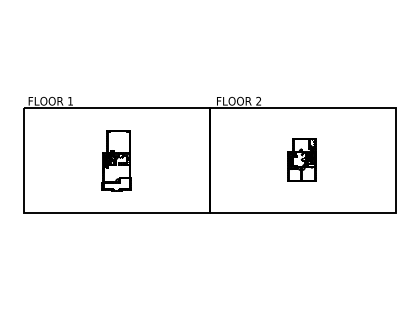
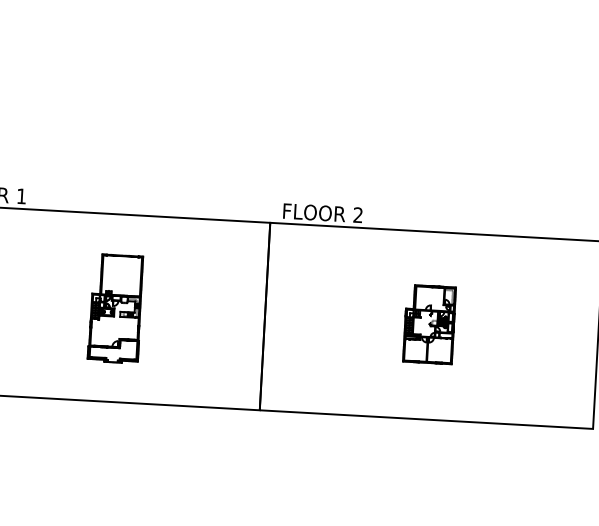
part: (116, 160) -> (115, 307), moved

